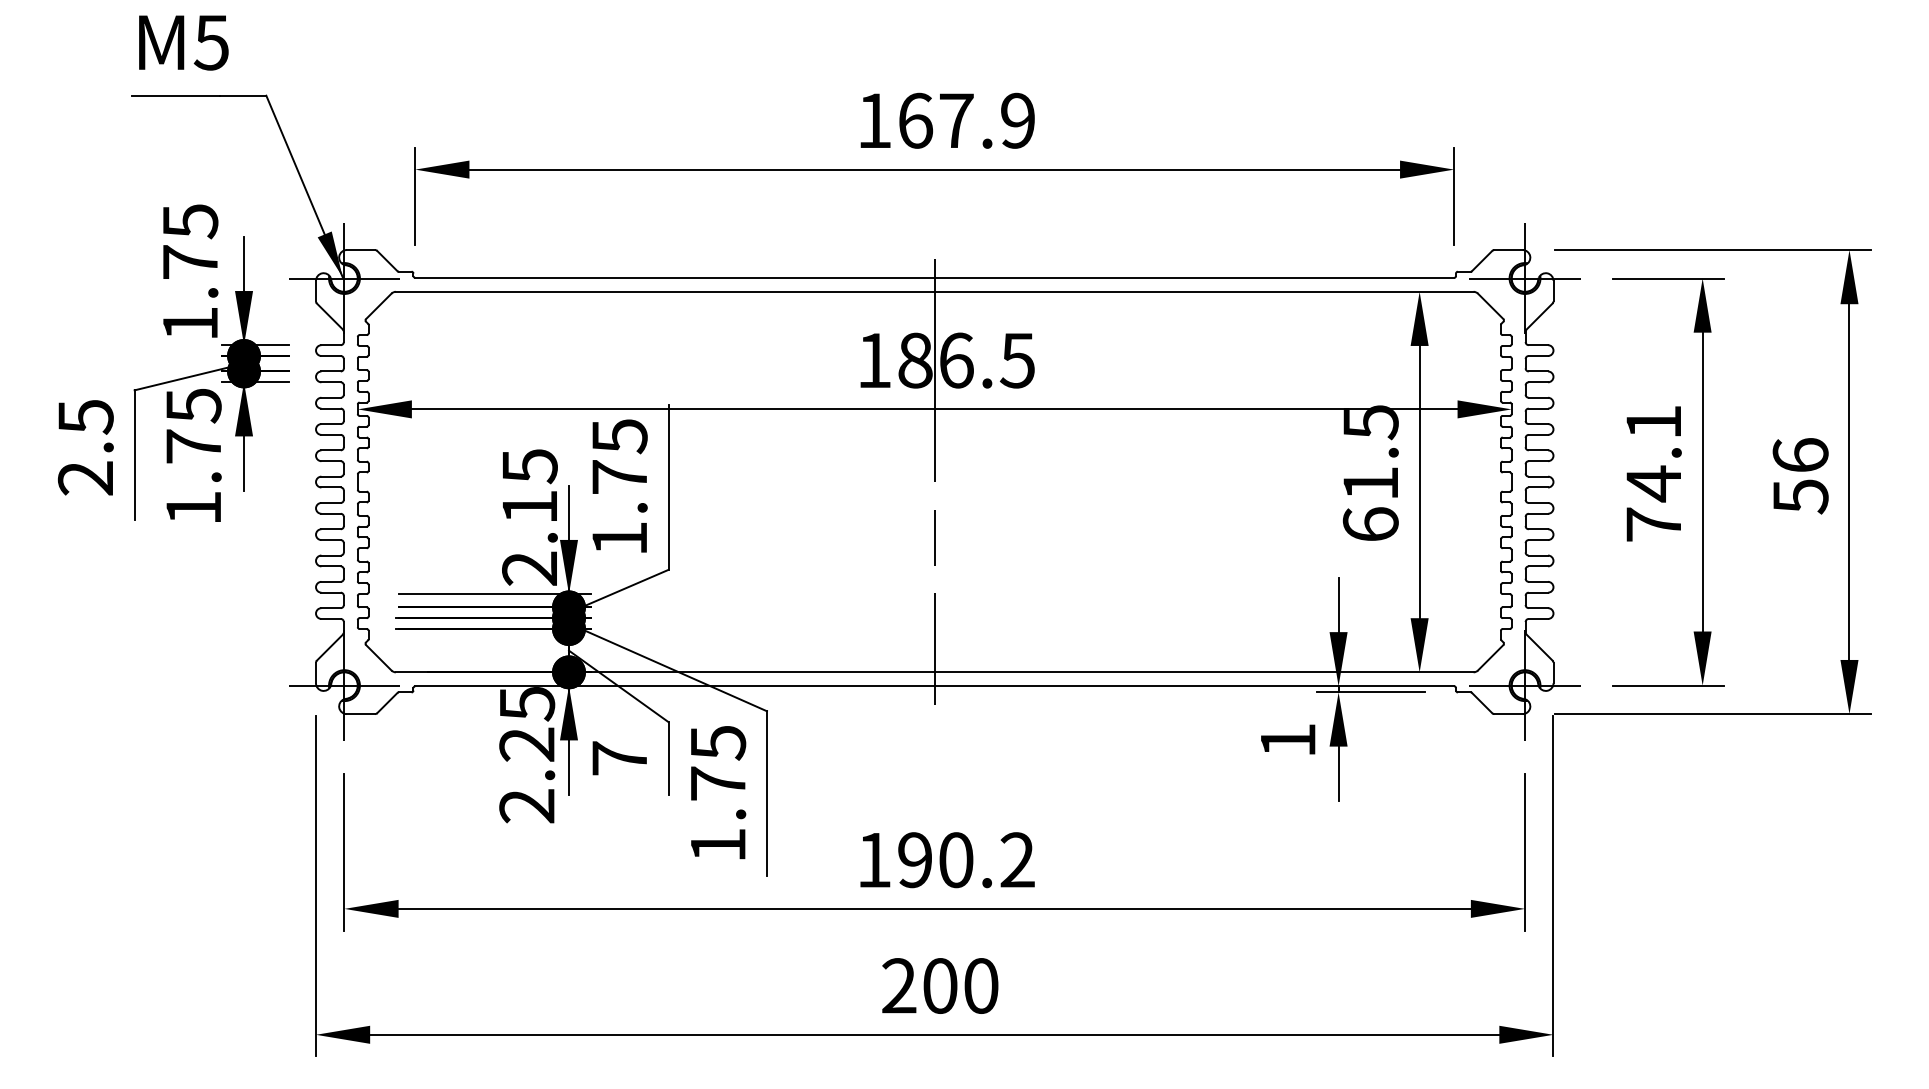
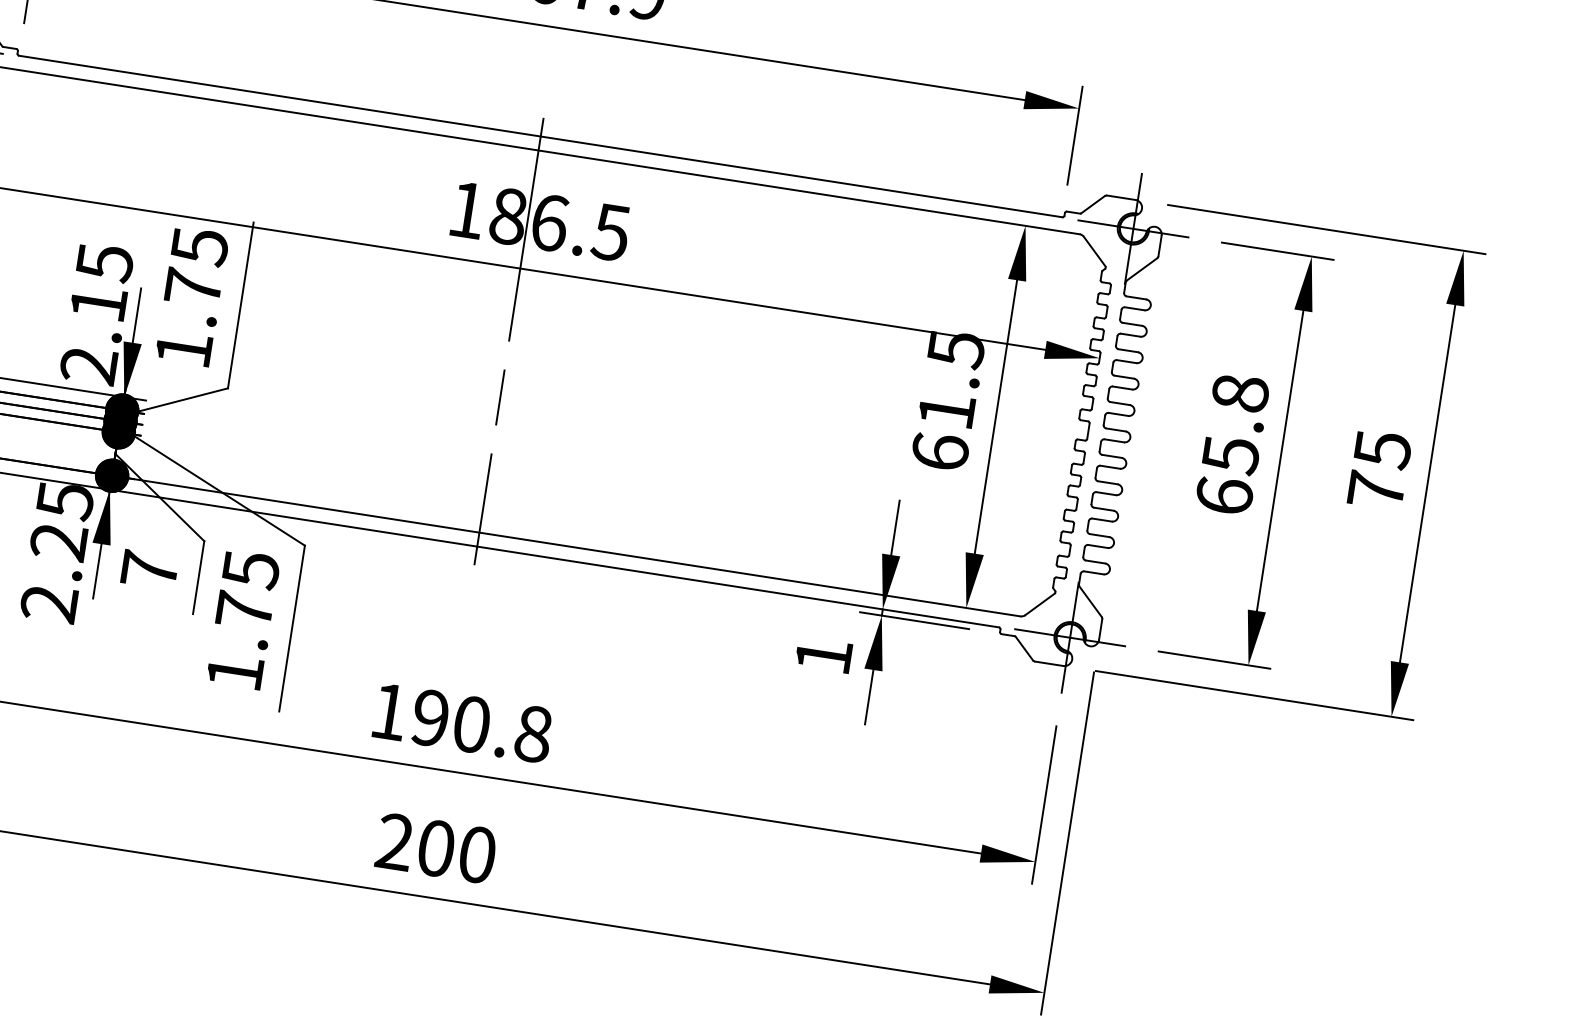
text: (1653, 473) -> (1232, 444), 74.1 -> 65.8
text: (1800, 476) -> (1379, 470), 56 -> 75
text: (1017, 860) -> (533, 734), 190.2 -> 190.8

